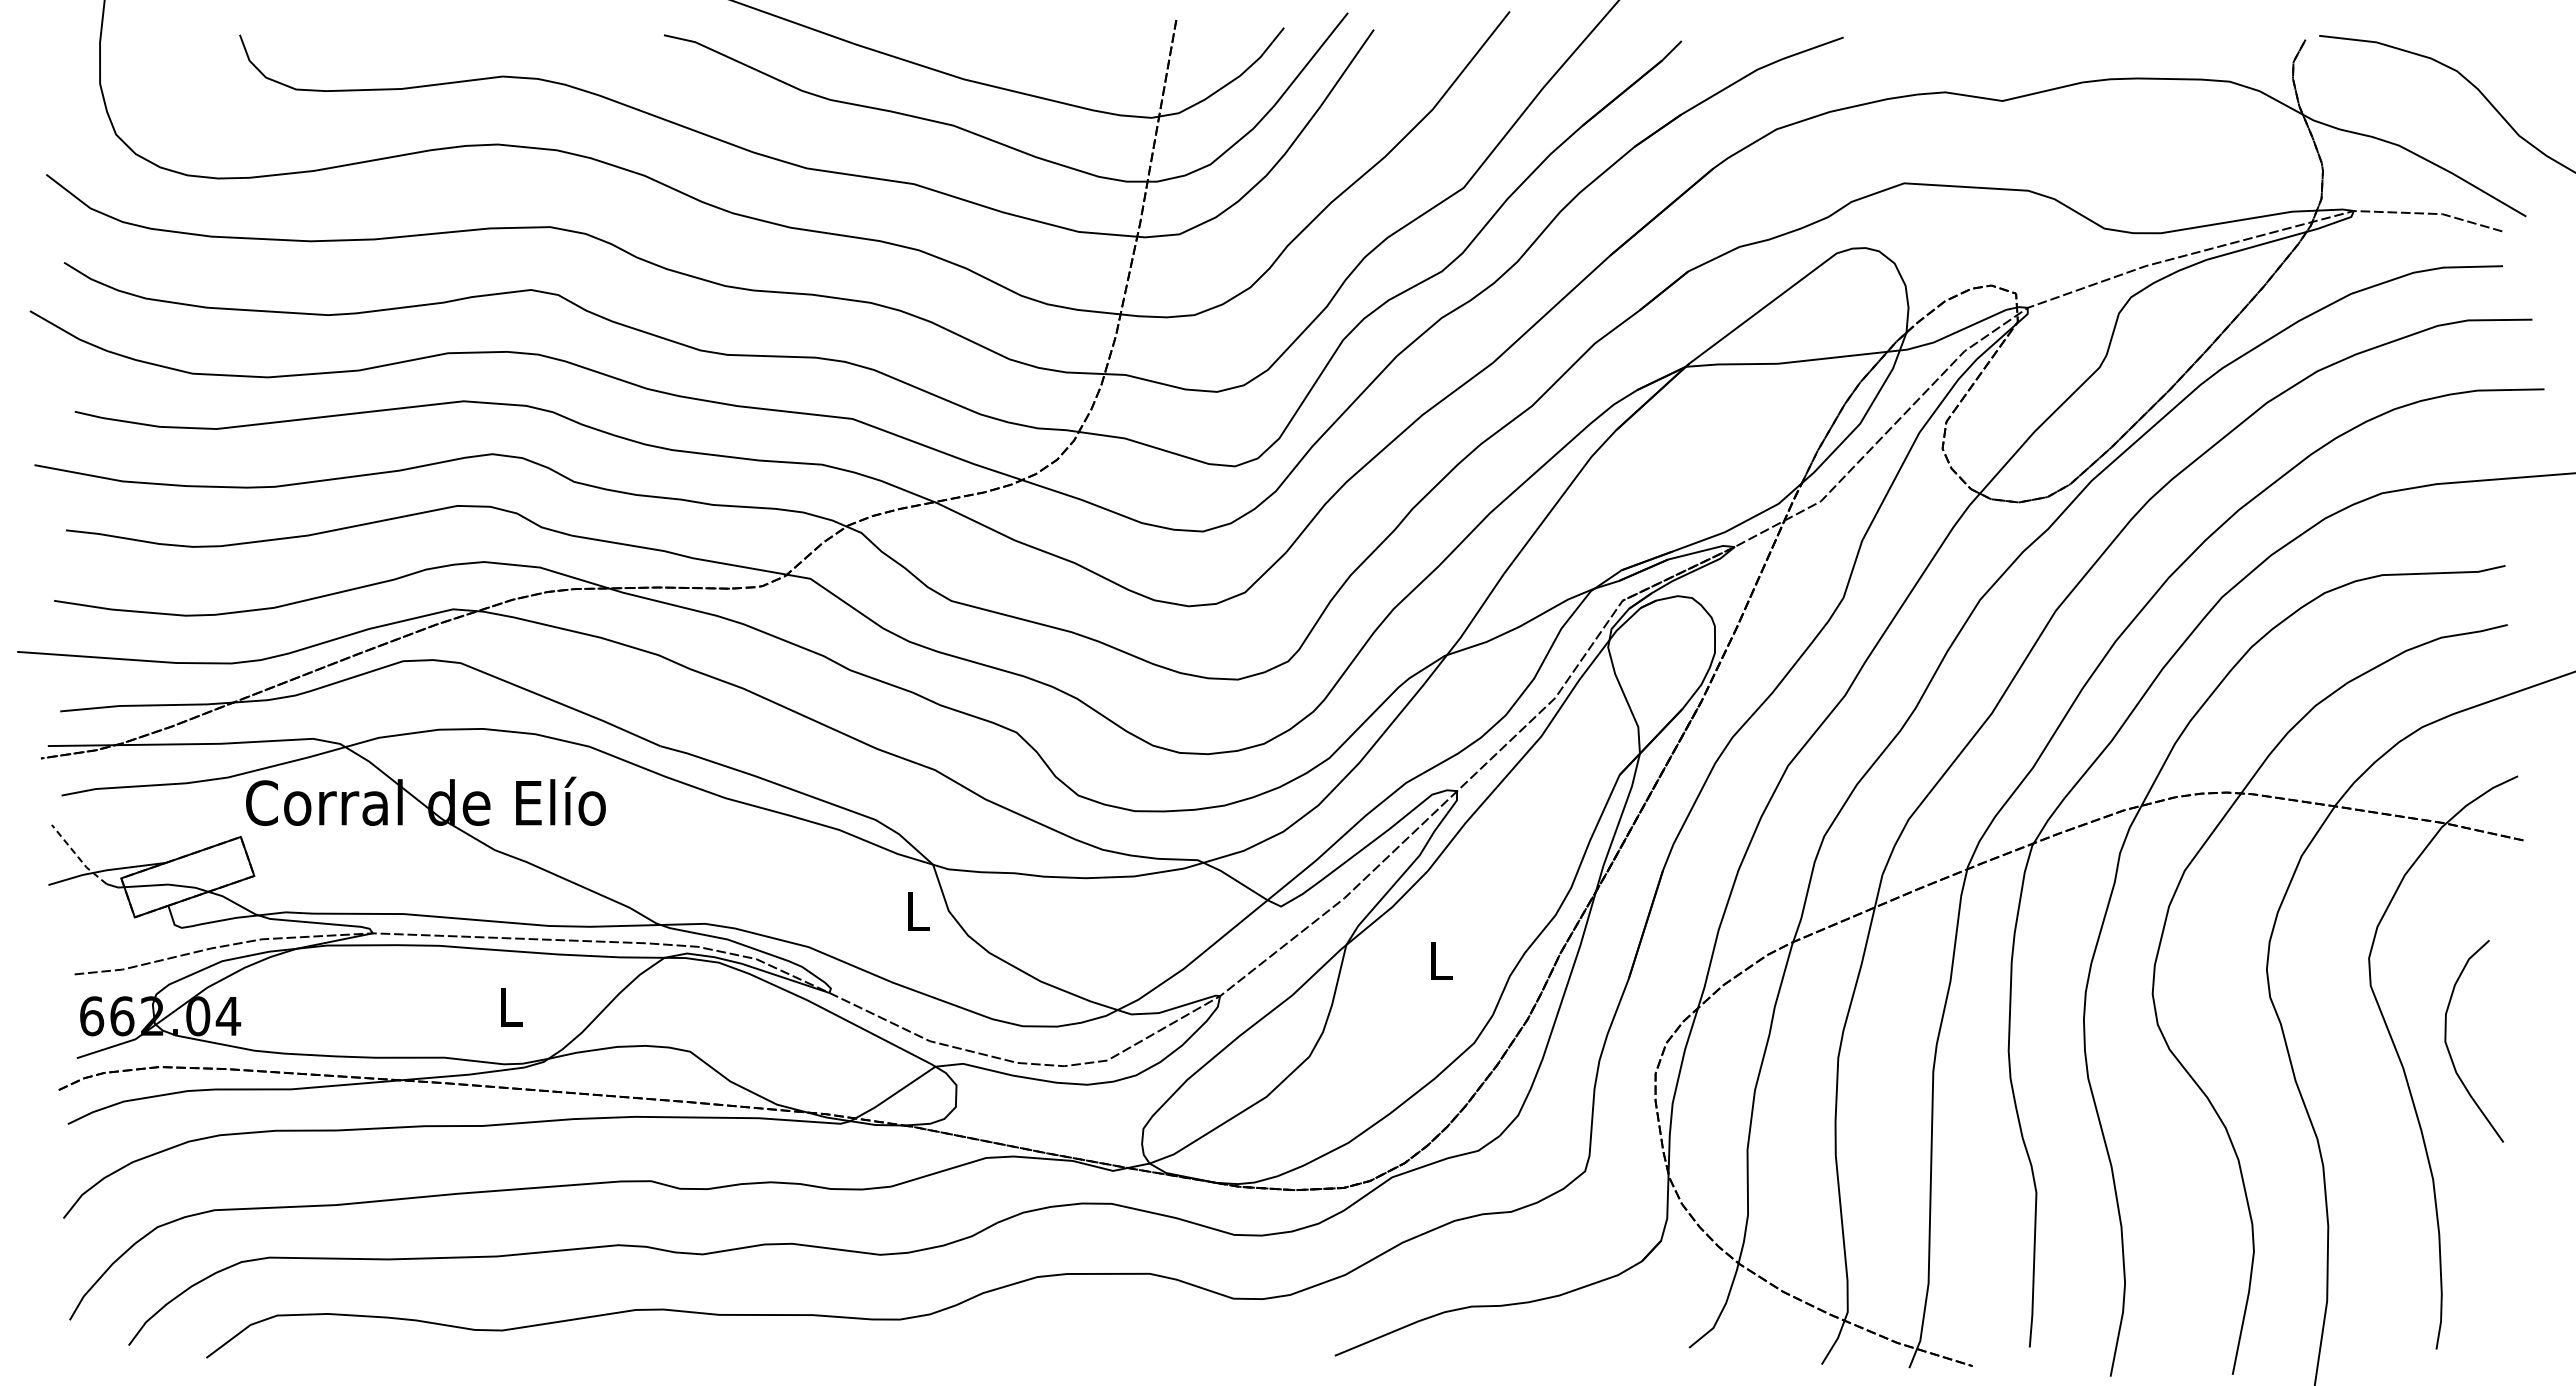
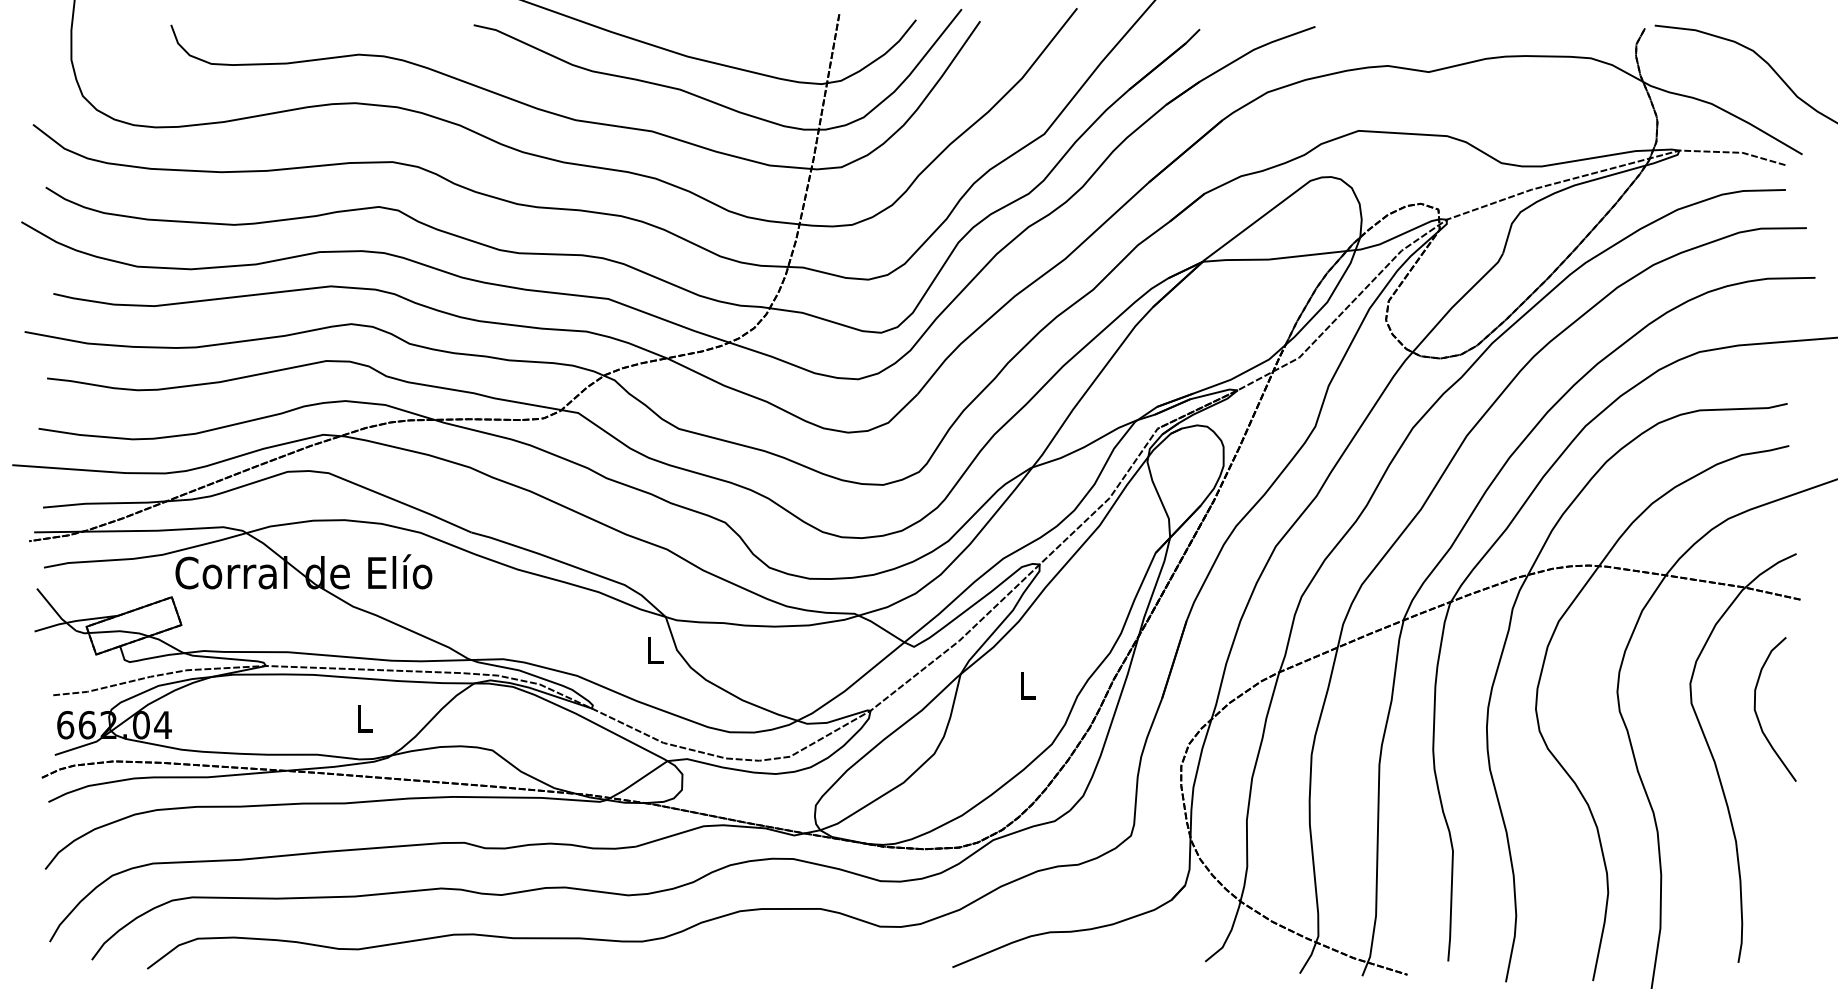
line: (77, 856) -> (55, 611), dashed -> solid
curve: (2450, 1052) -> (1758, 717), moved

